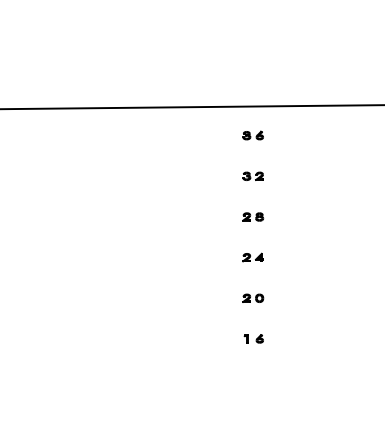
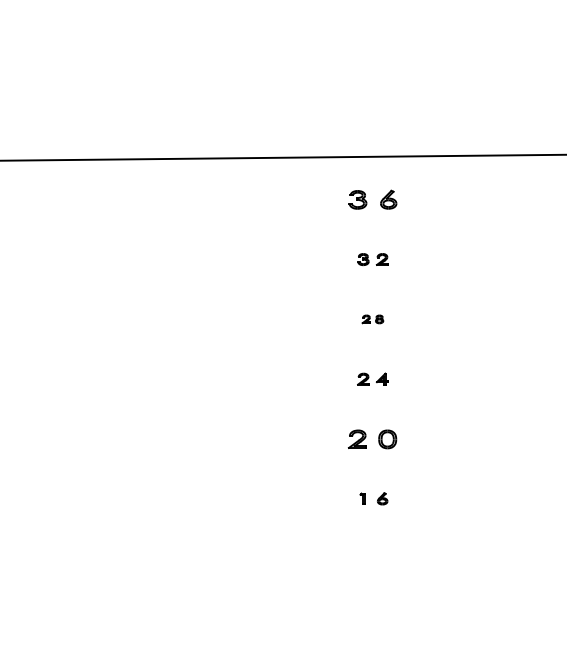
part: (252, 135) -> (371, 199), size x1.6
part: (253, 216) -> (373, 318), size x0.7
part: (253, 297) -> (373, 437), size x1.6

